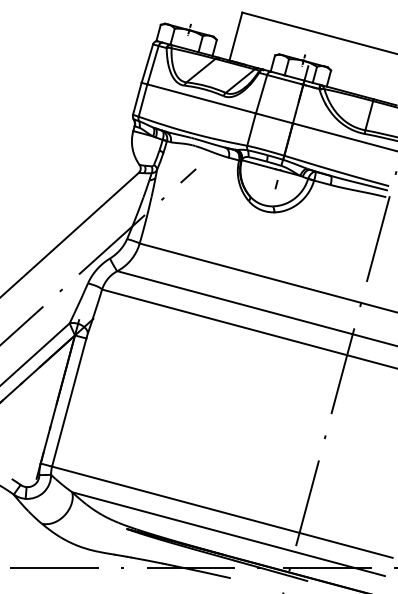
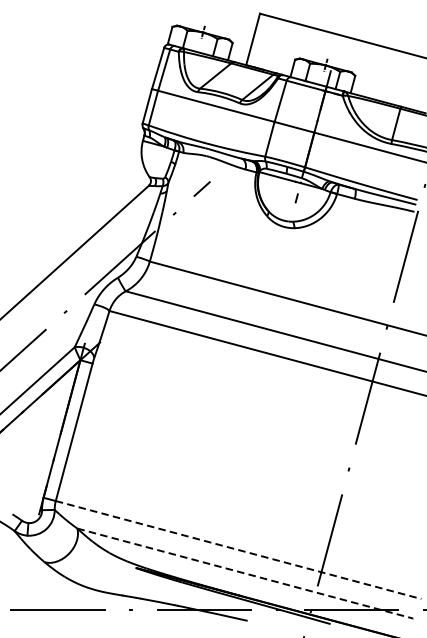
line: (222, 512) -> (238, 550), solid -> dashed
line: (228, 534) -> (245, 573), solid -> dashed

